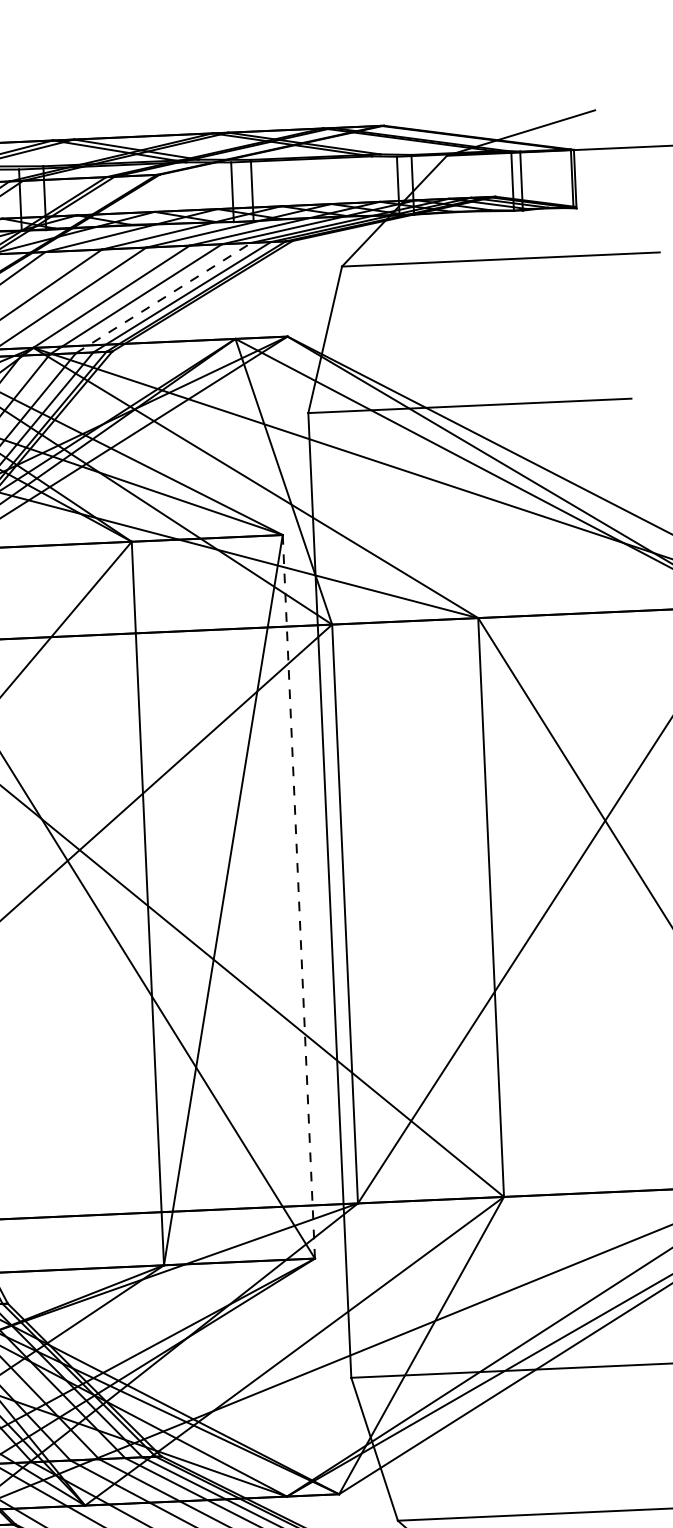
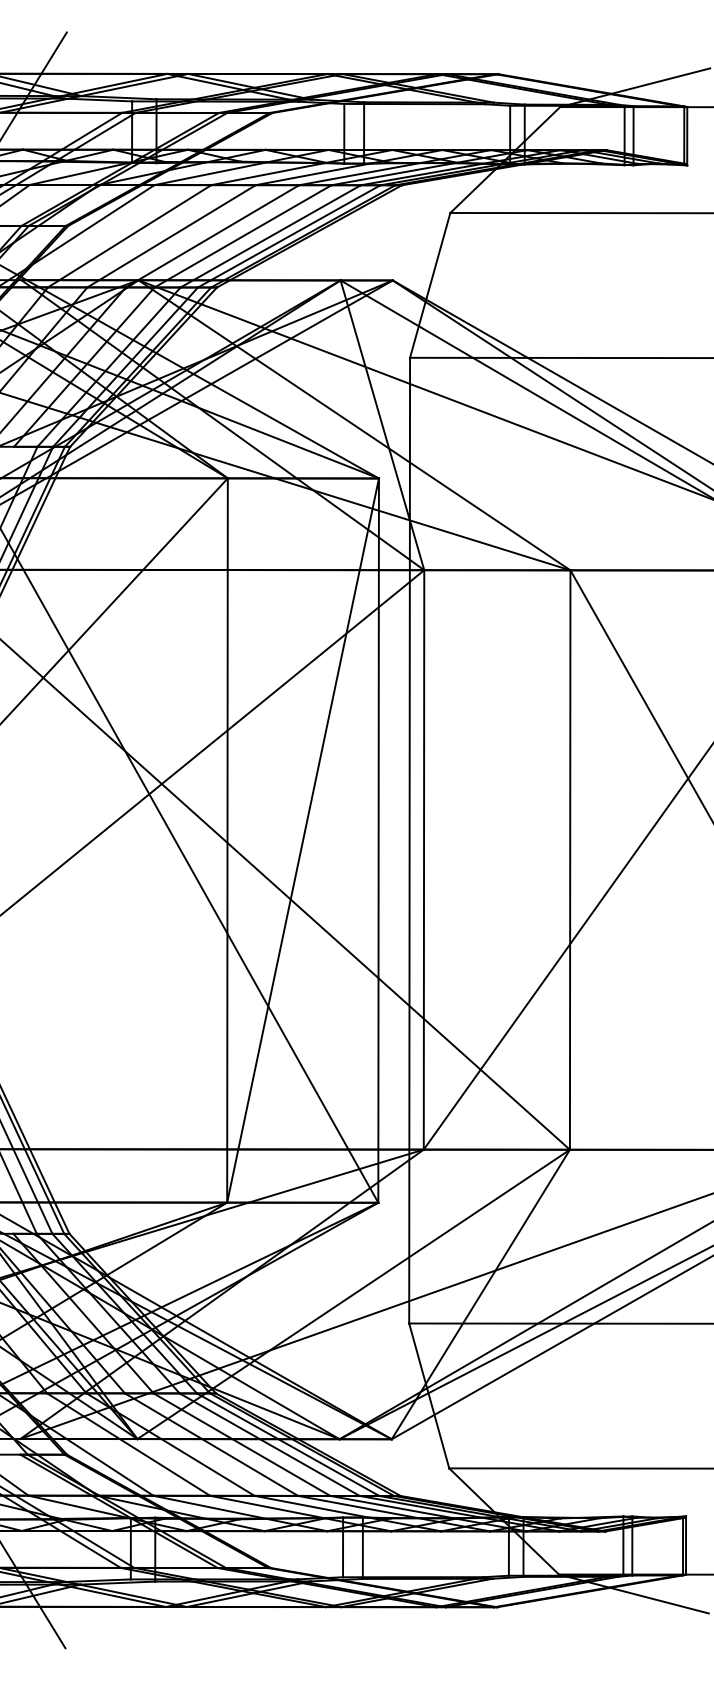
line: (163, 298) -> (270, 236), dashed -> solid
line: (298, 896) -> (378, 840), dashed -> solid

